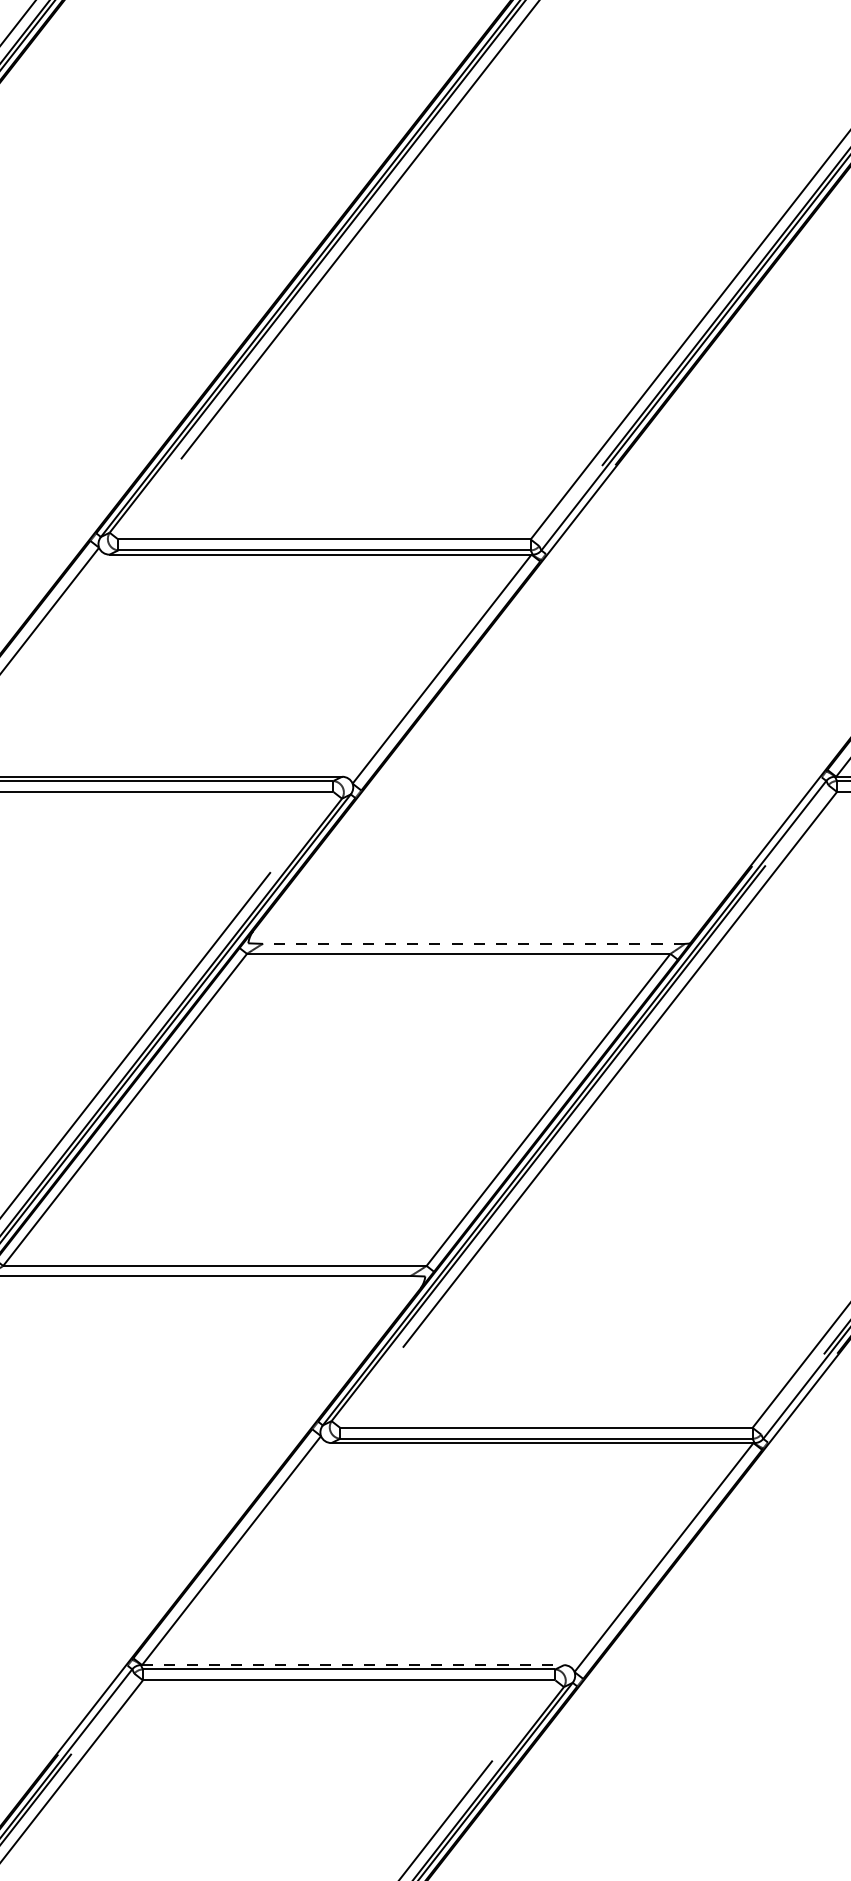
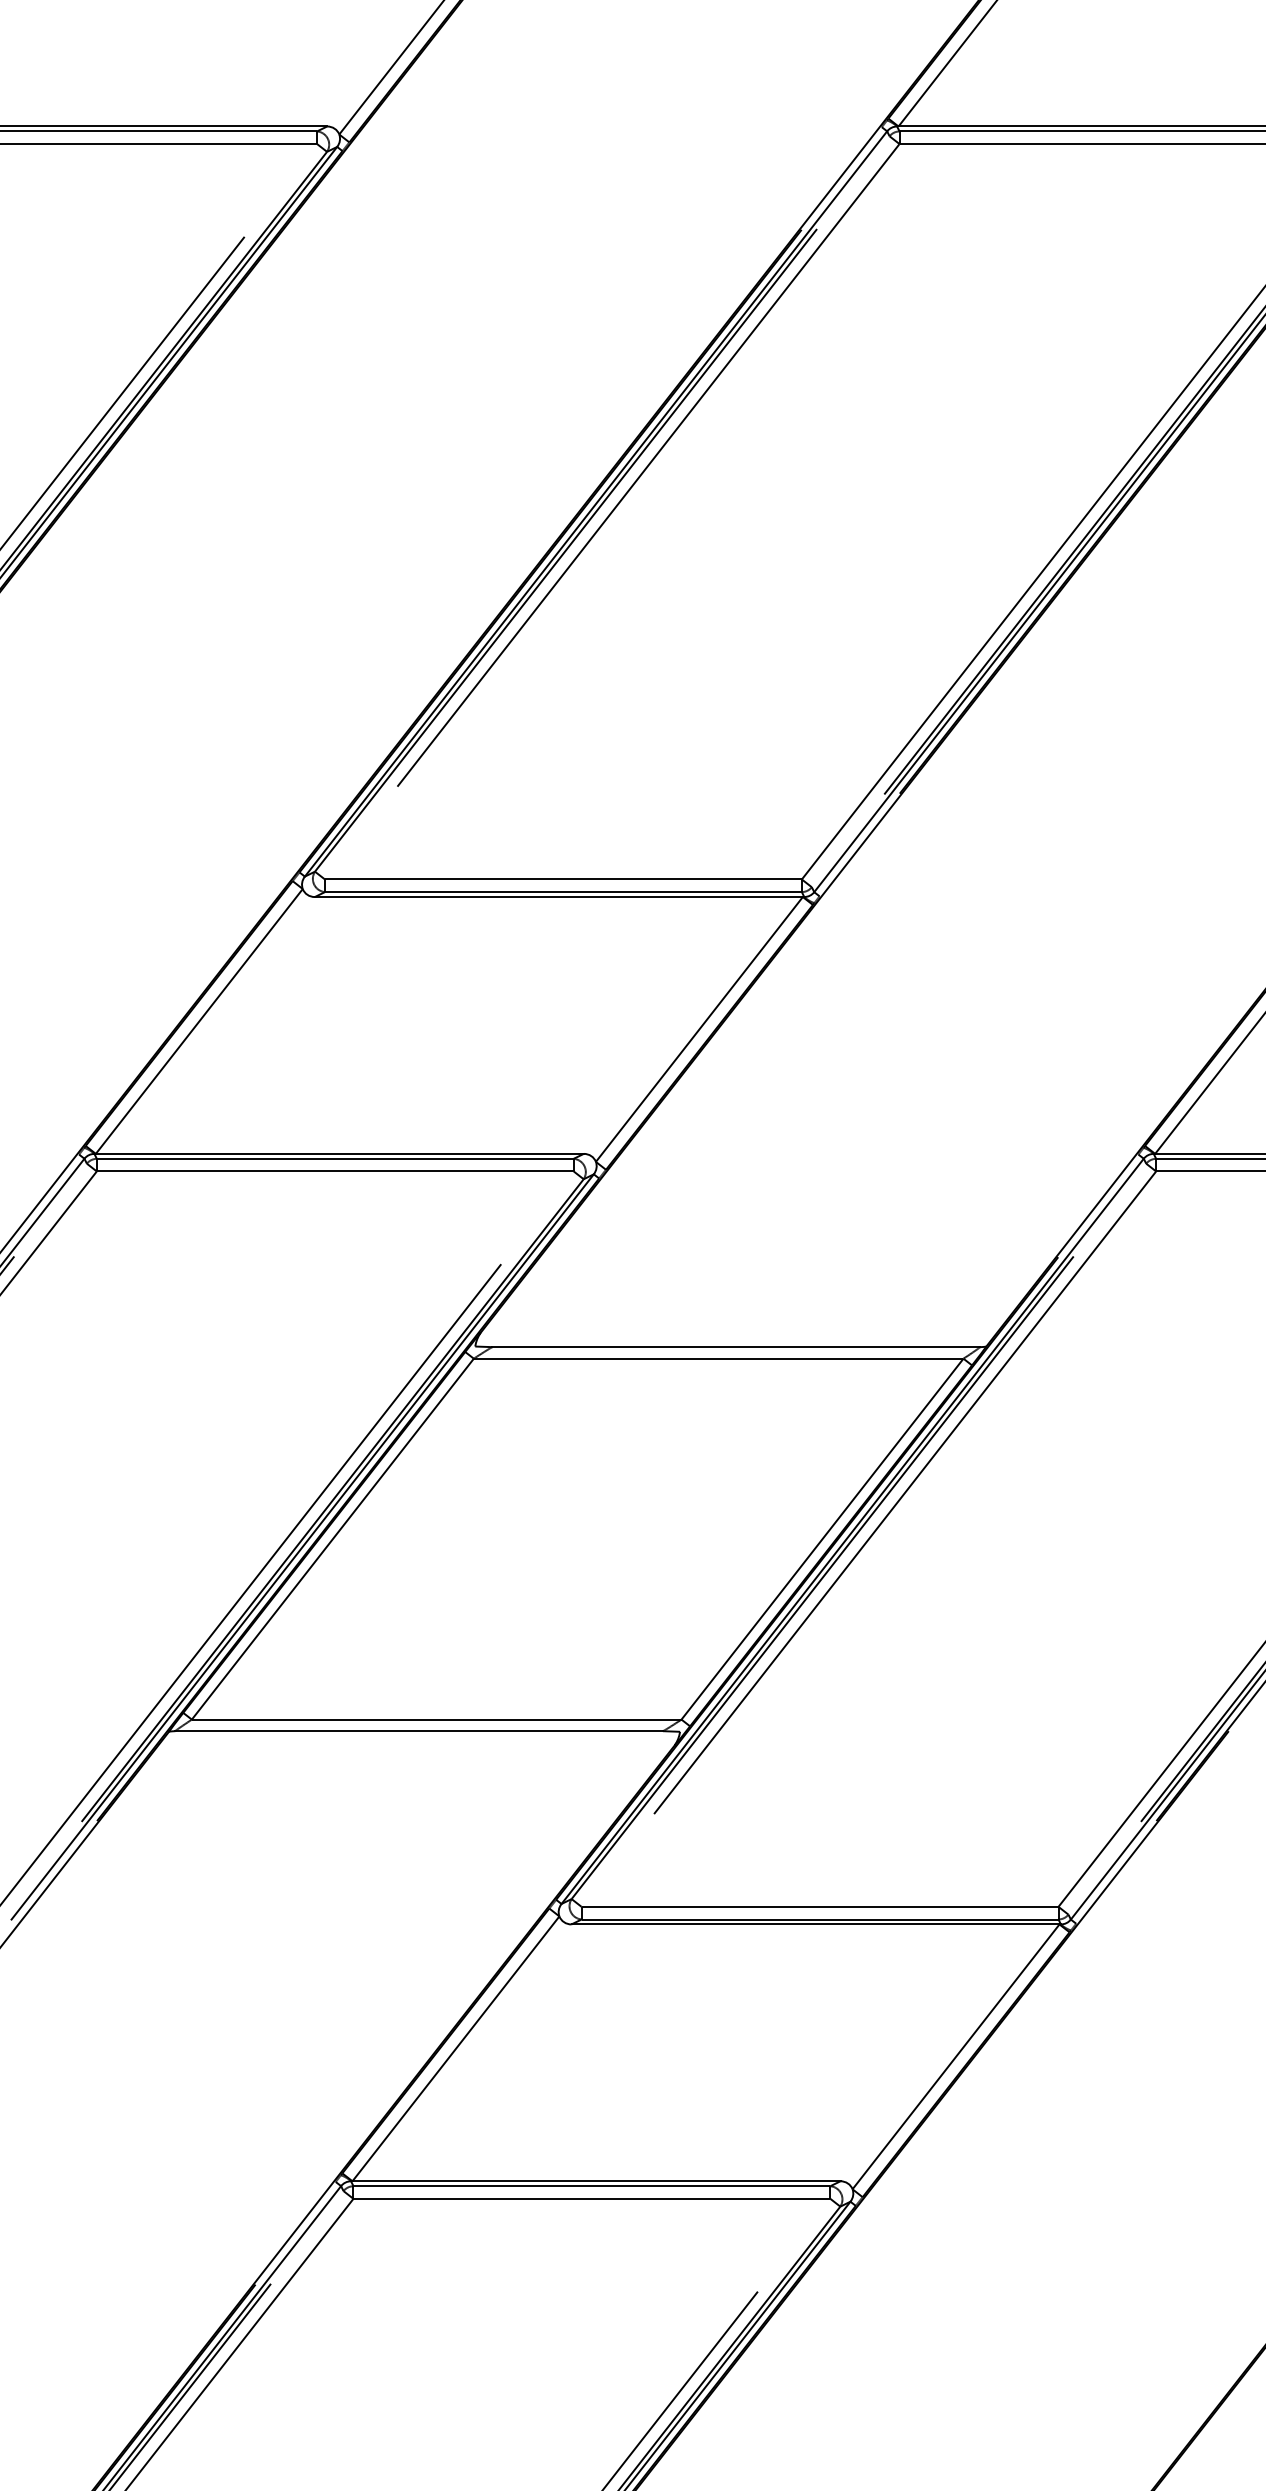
line: (474, 944) -> (736, 1347), dashed -> solid
line: (353, 1665) -> (596, 2181), dashed -> solid

